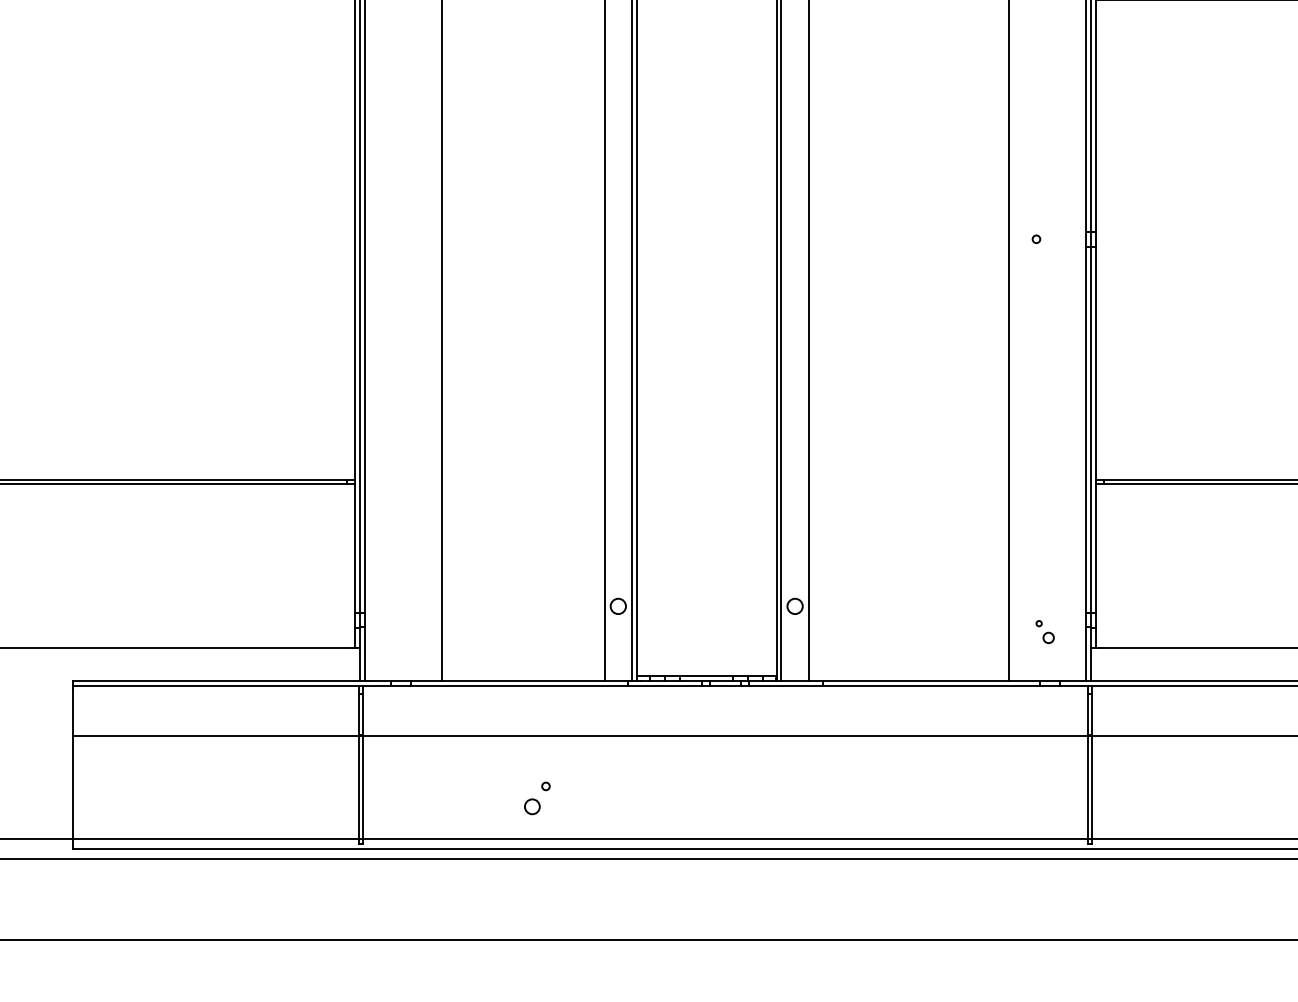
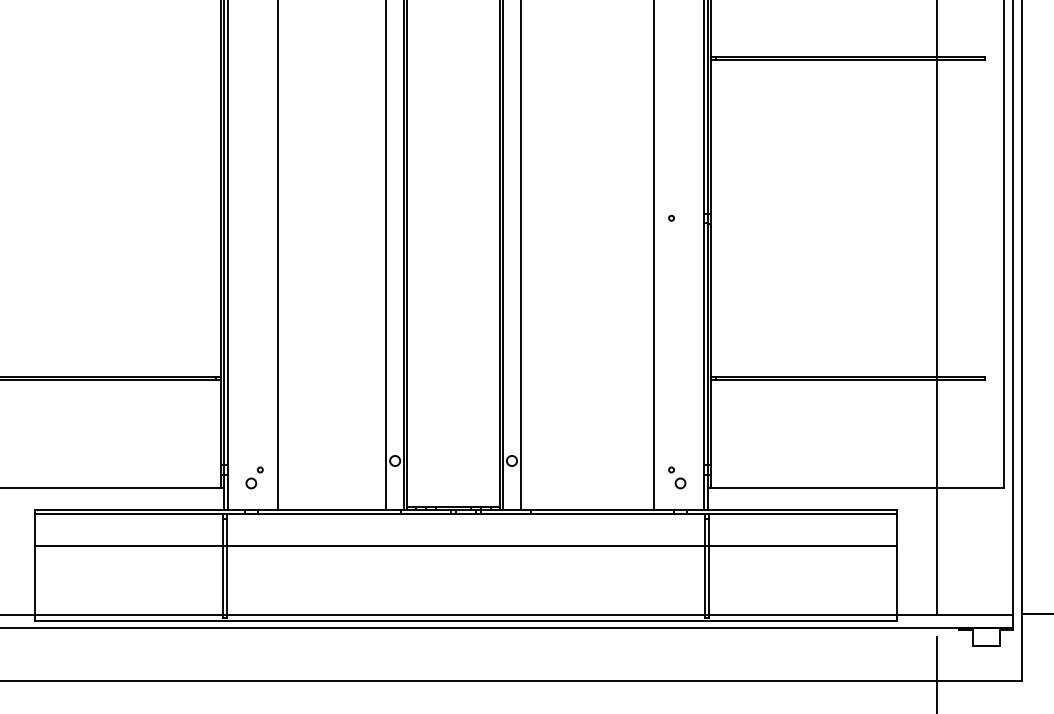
part: (1045, 631) -> (677, 477), size x1.43
part: (537, 797) -> (254, 477), moved

